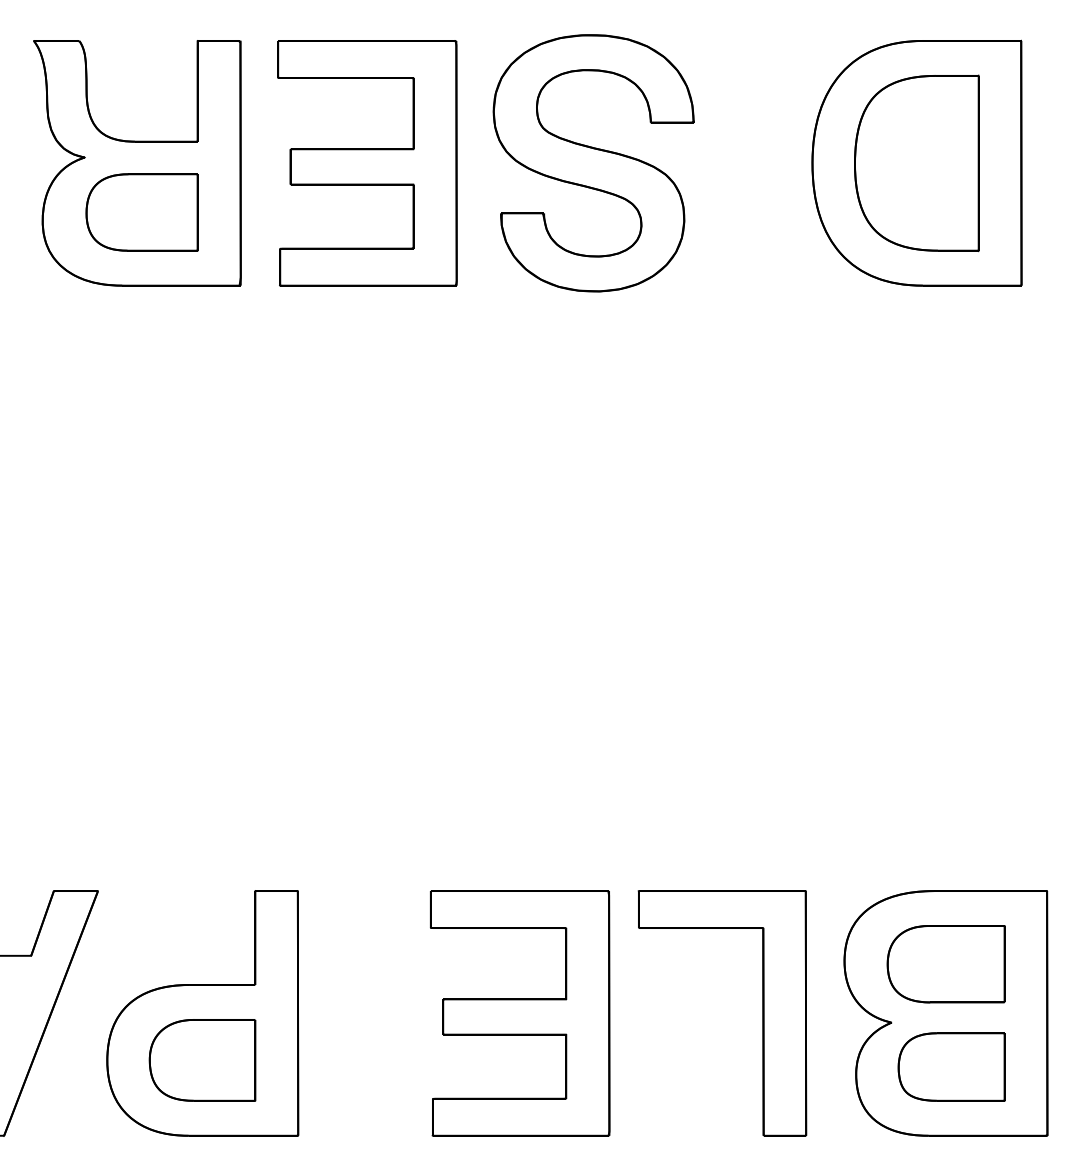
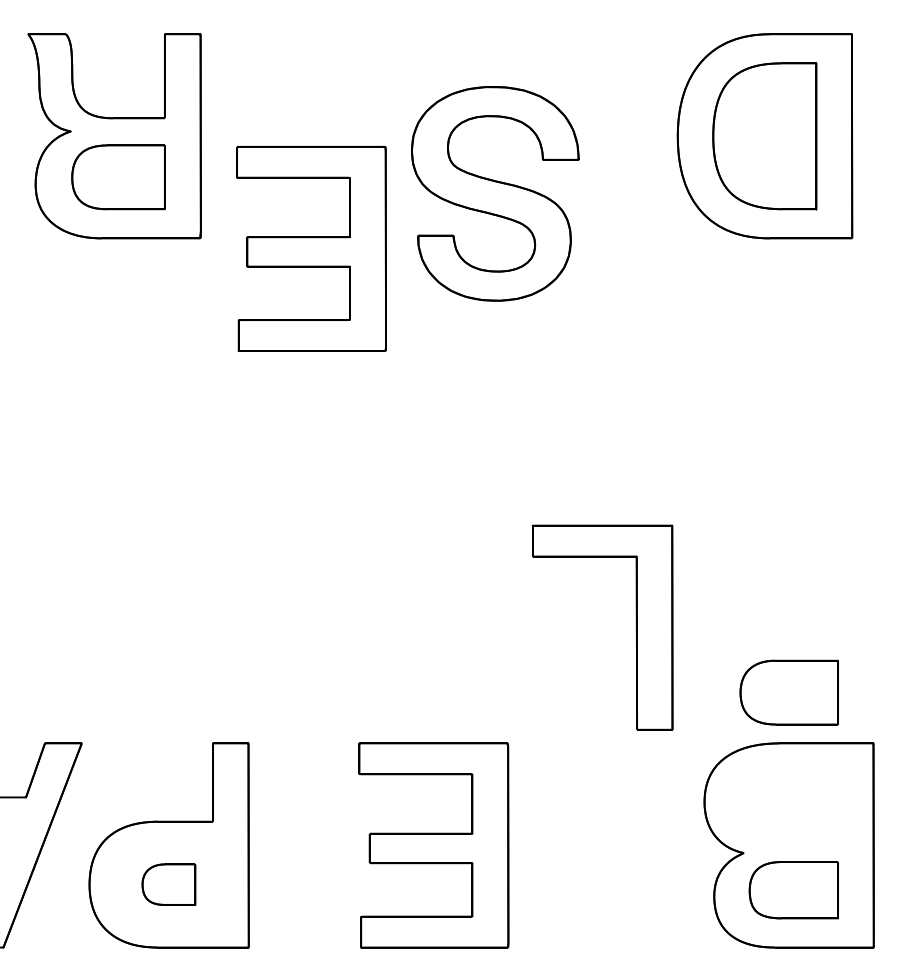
part: (367, 163) -> (311, 249), moved
part: (593, 163) -> (495, 194), moved
part: (945, 964) -> (788, 692), moved
part: (762, 1013) -> (636, 627), moved
part: (202, 1060) -> (168, 884), size x0.6

